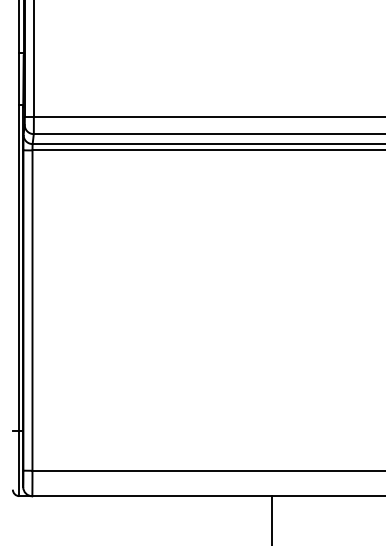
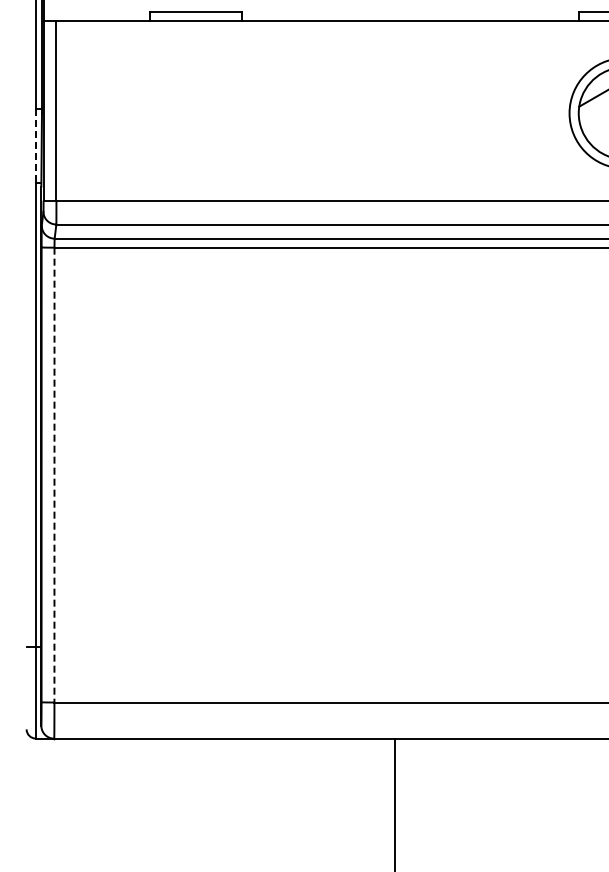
line: (19, 78) -> (35, 145), solid -> dashed
line: (32, 310) -> (54, 475), solid -> dashed

